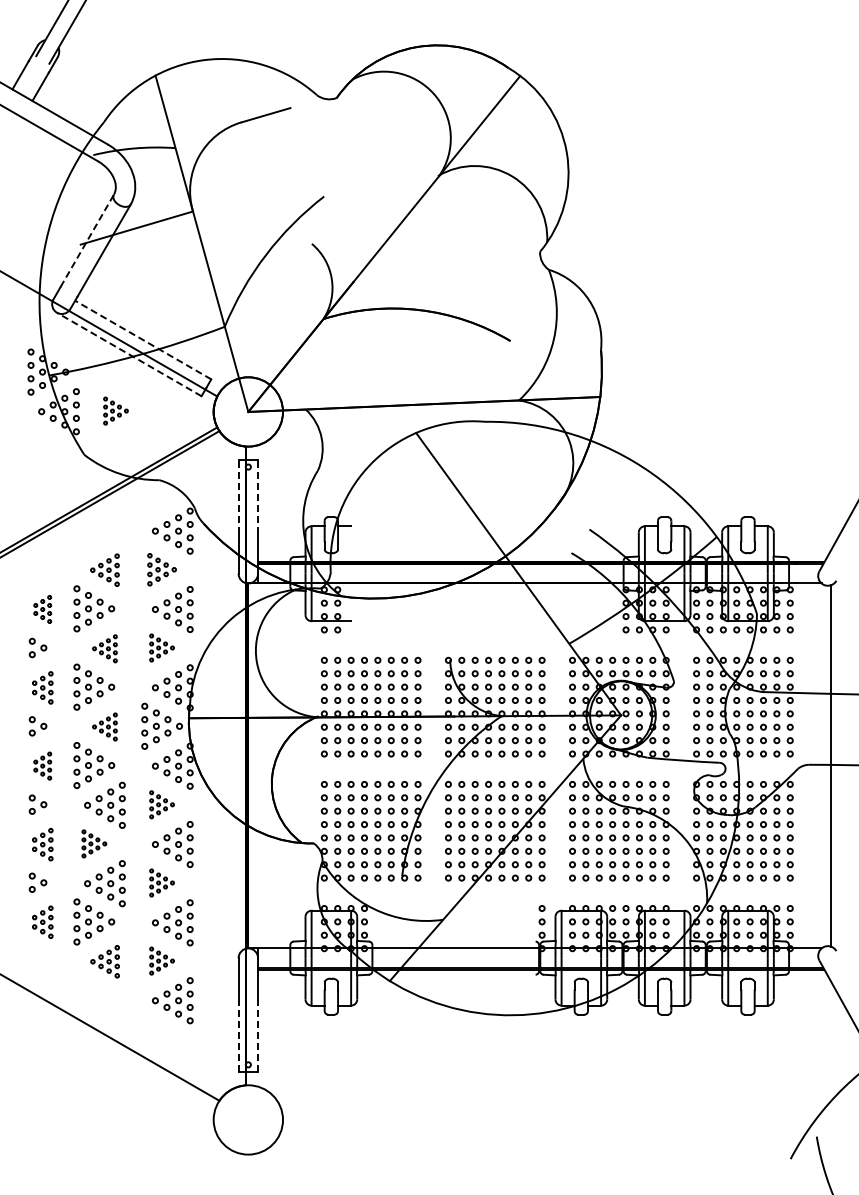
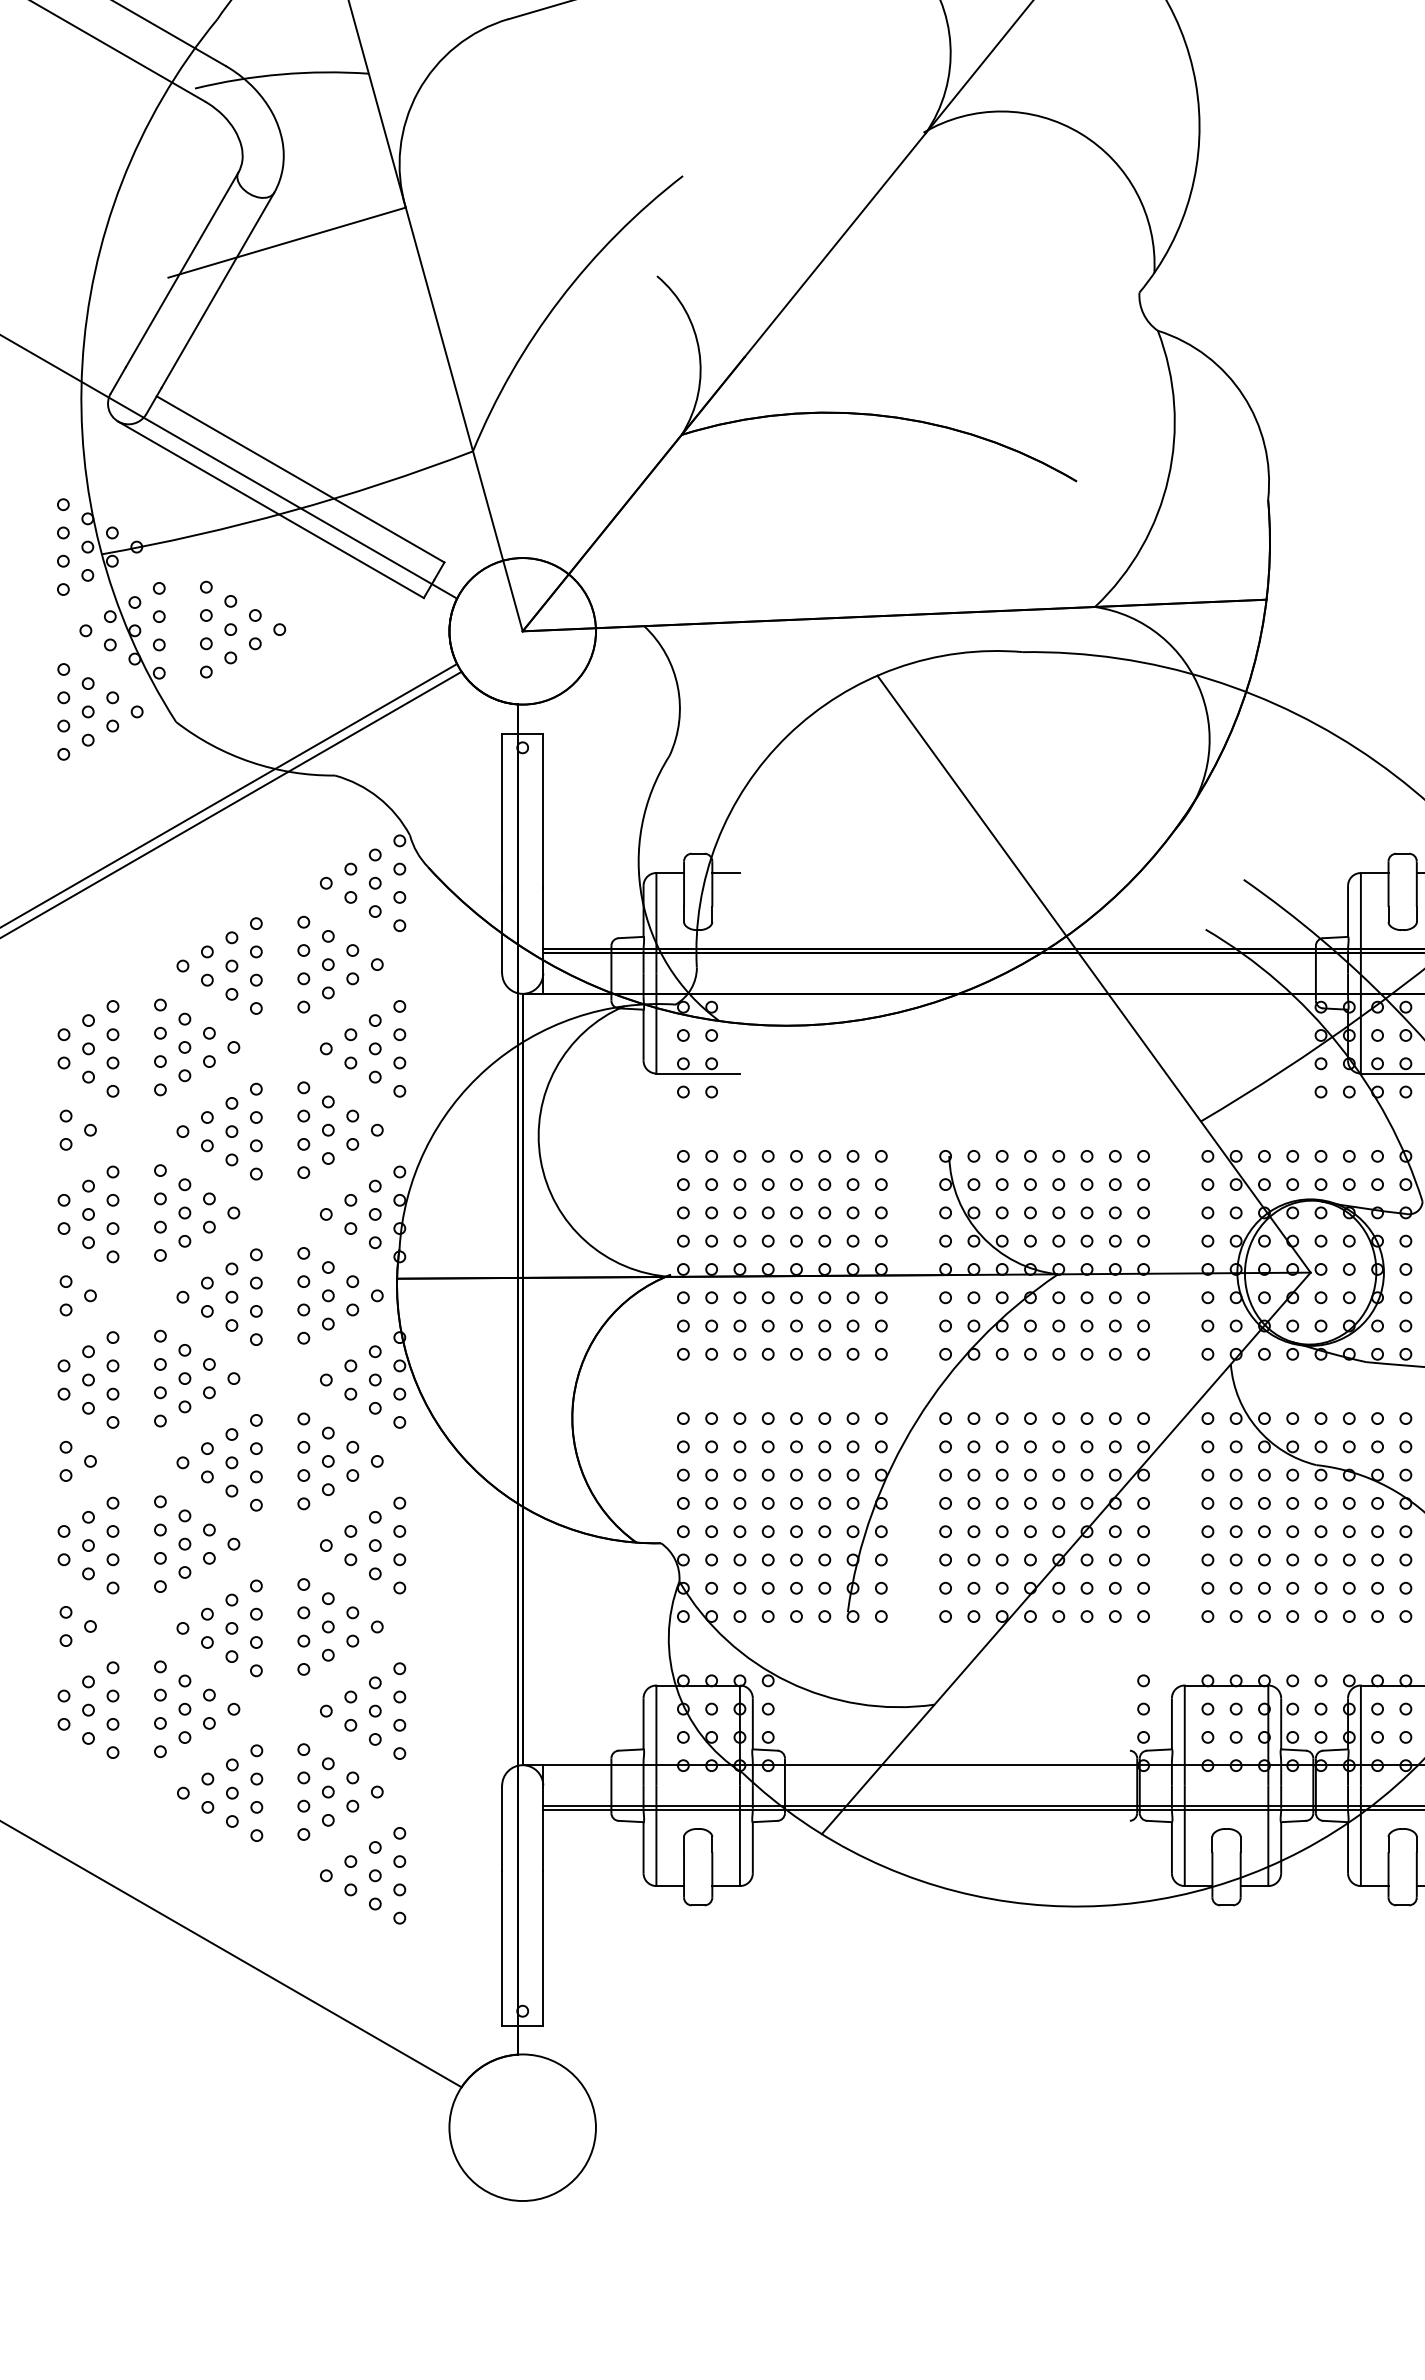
line: (87, 240) -> (182, 268), dashed -> solid
line: (143, 340) -> (301, 480), dashed -> solid
line: (128, 354) -> (269, 509), dashed -> solid
part: (115, 410) -> (241, 628), size x1.67
part: (48, 449) -> (100, 710), added
line: (238, 496) -> (501, 809), dashed -> solid
line: (258, 496) -> (544, 809), dashed -> solid
part: (104, 569) -> (218, 964), size x1.43
part: (161, 569) -> (339, 964), size x1.43
part: (42, 609) -> (87, 1048), size x1.67
part: (161, 647) -> (339, 1129), size x1.67
part: (104, 648) -> (218, 1131), size x1.67
part: (42, 687) -> (87, 1213), size x1.43
part: (104, 726) -> (218, 1296), size x1.67
part: (42, 765) -> (87, 1378), size x1.67
part: (161, 804) -> (339, 1460), size x1.67
part: (94, 843) -> (197, 1543), size x1.67
part: (42, 844) -> (87, 1545), size x1.43
part: (161, 882) -> (339, 1625), size x1.67
part: (42, 921) -> (87, 1708), size x1.43
part: (161, 960) -> (339, 1790), size x1.67
part: (104, 961) -> (218, 1792), size x1.43
line: (238, 1034) -> (501, 1947), dashed -> solid
line: (258, 1034) -> (544, 1947), dashed -> solid

